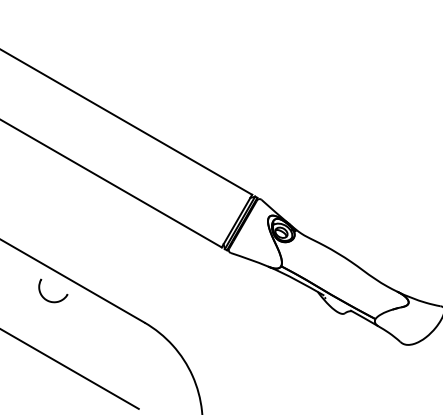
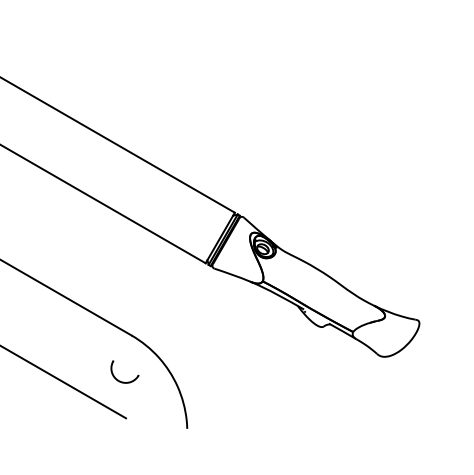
part: (48, 299) -> (120, 380), moved

